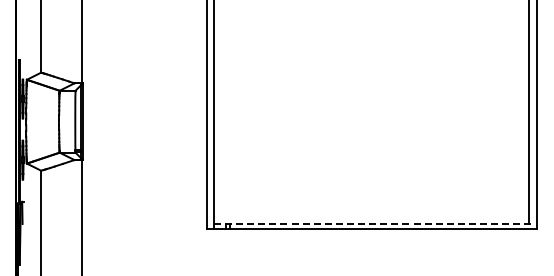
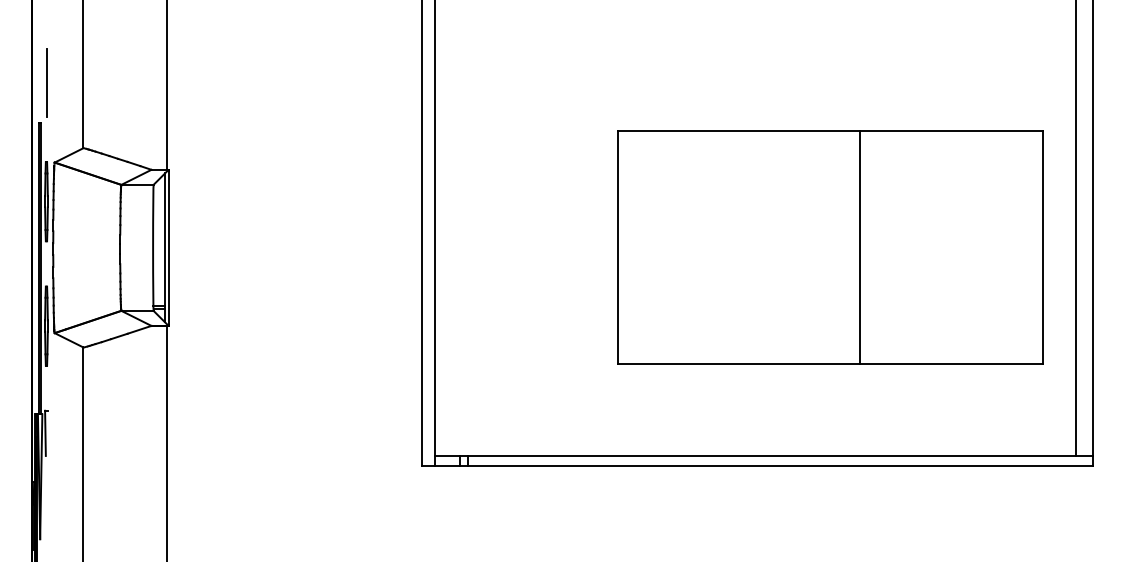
line: (23, 40) -> (47, 82), added
part: (408, 121) -> (831, 247), added
line: (375, 223) -> (763, 454), dashed -> solid

